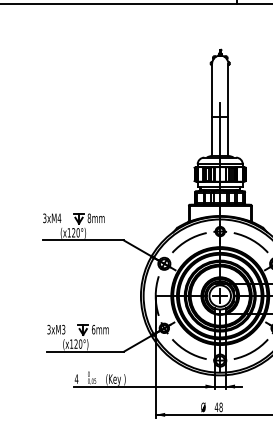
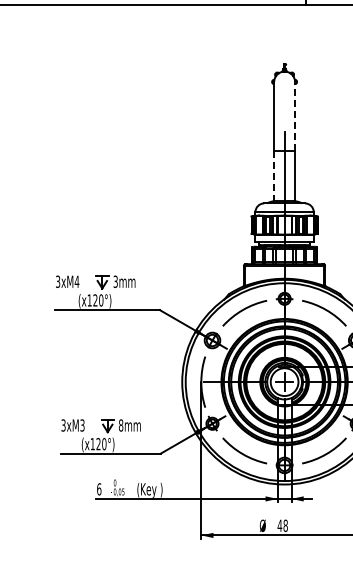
line: (228, 90) -> (295, 116), solid -> dashed
line: (212, 136) -> (274, 176), solid -> dashed
text: (89, 218) -> (115, 281), 8mm -> 3mm
text: (93, 329) -> (121, 425), 6mm -> 8mm
text: (76, 379) -> (98, 489), 4 -> 6

